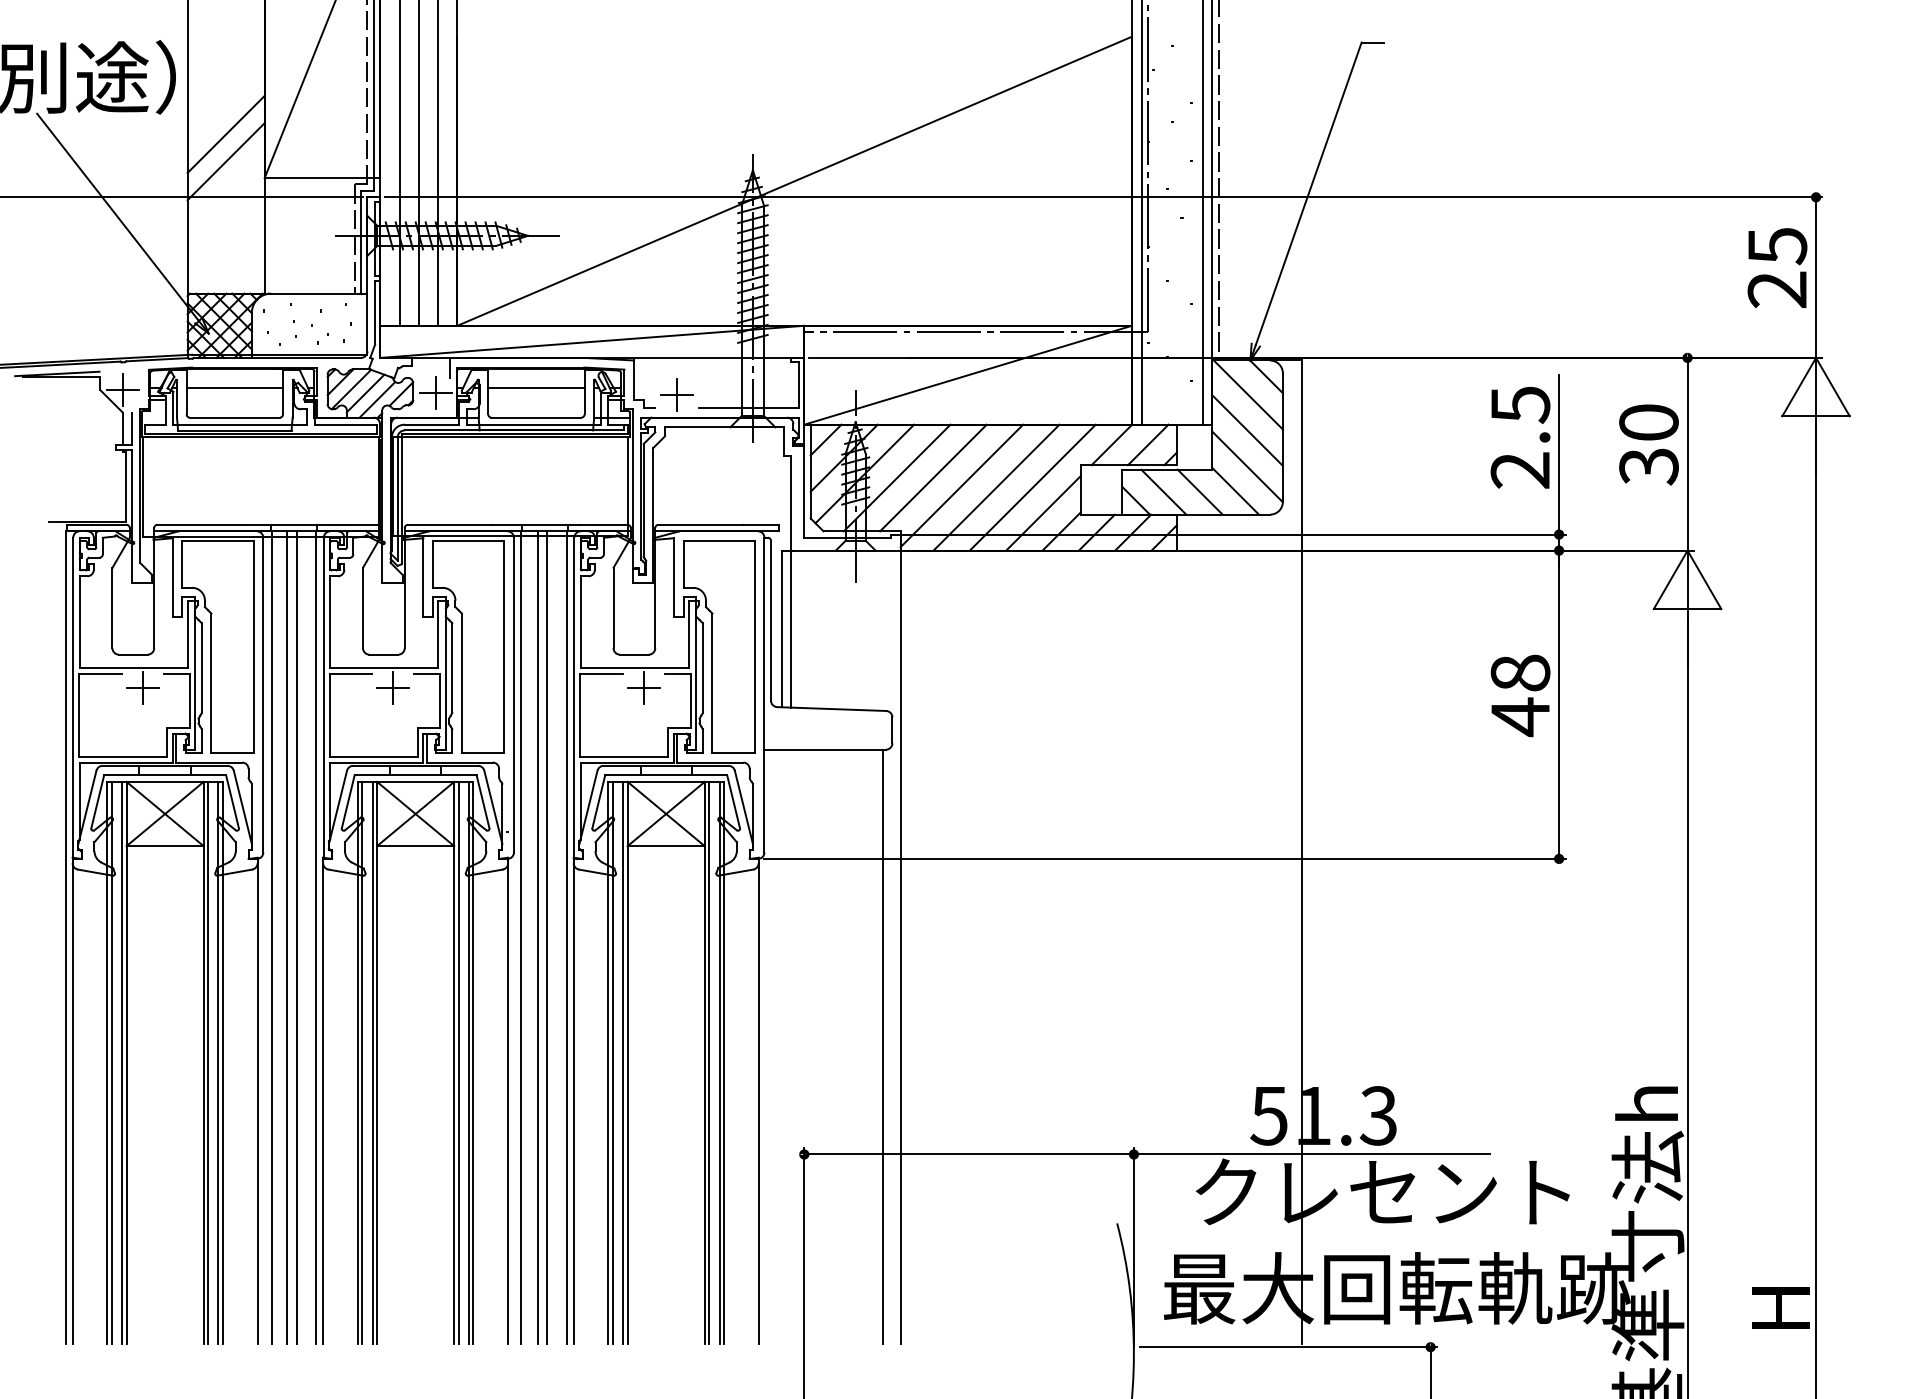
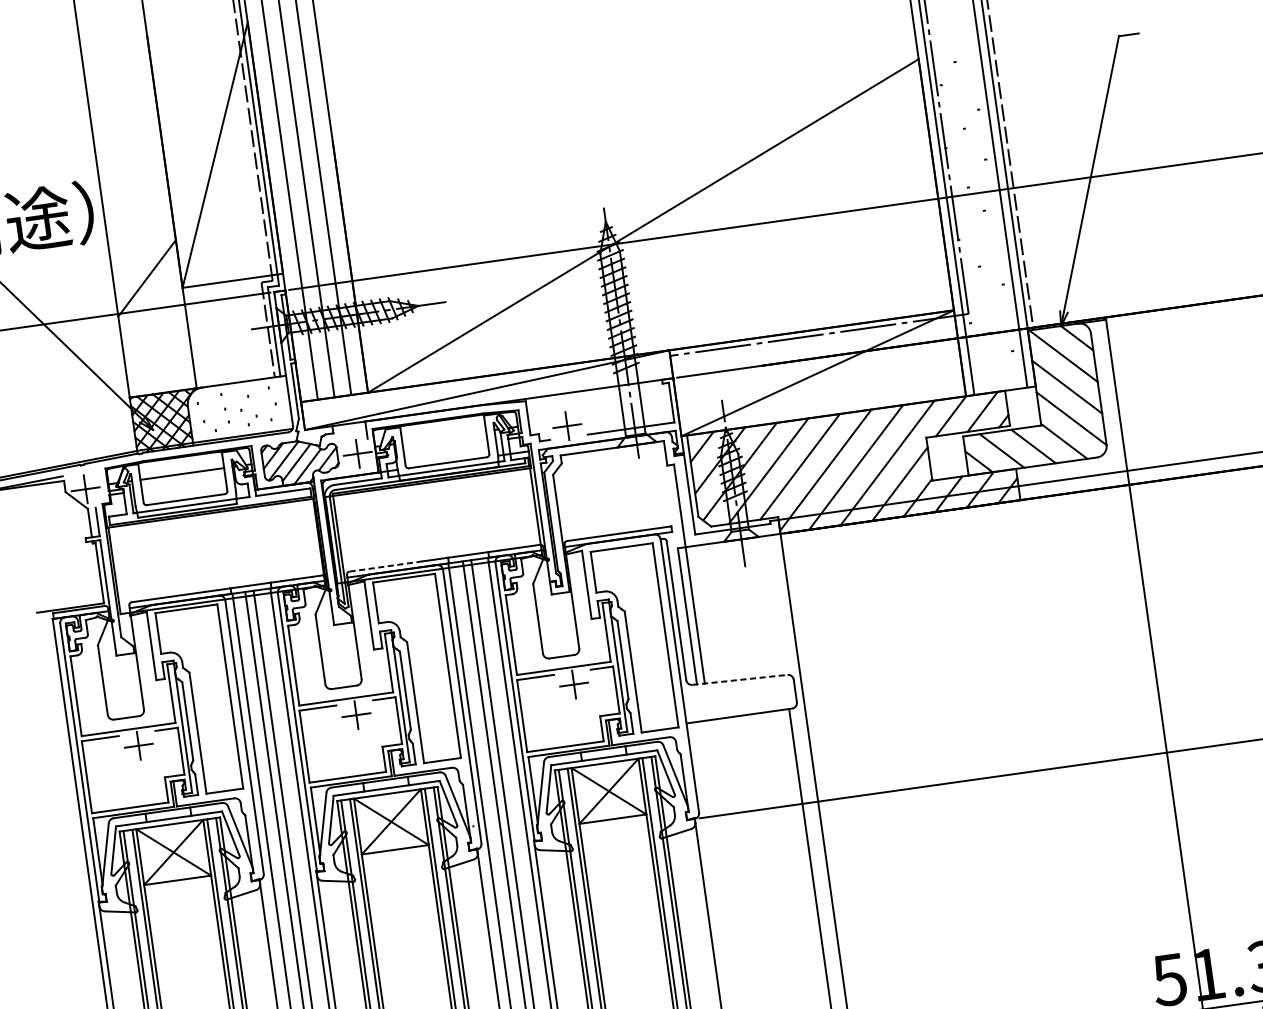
line: (225, 133) -> (143, 253), removed
line: (536, 388) -> (444, 437), removed
line: (449, 524) -> (385, 566), solid -> dashed
line: (831, 709) -> (739, 680), solid -> dashed

